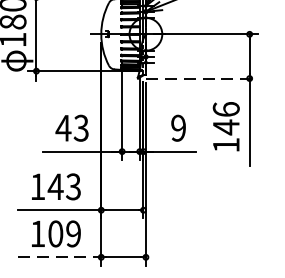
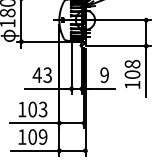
line: (202, 79) -> (118, 46), dashed -> solid
text: (226, 118) -> (132, 69), 146 -> 108
text: (55, 186) -> (32, 109), 143 -> 103
line: (60, 256) -> (35, 150), dashed -> solid

